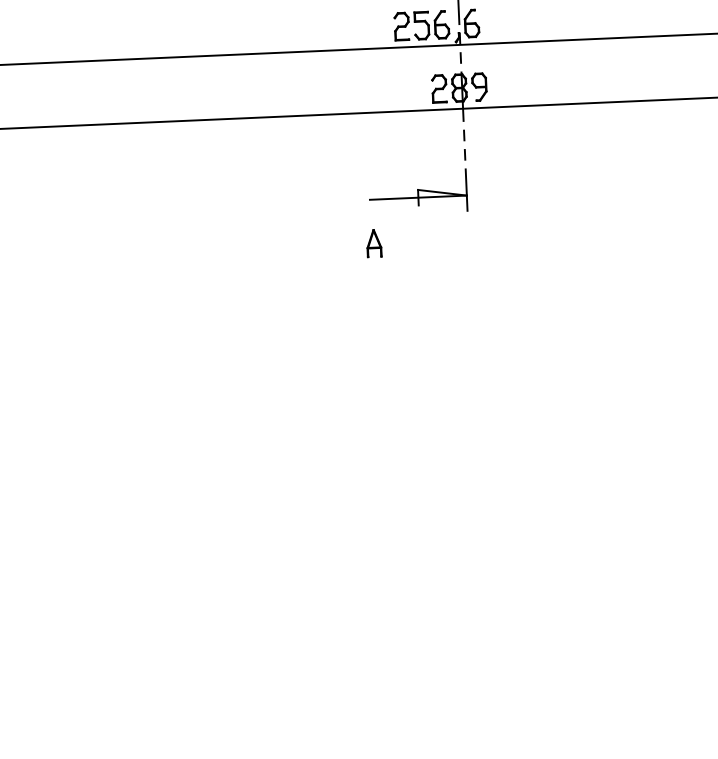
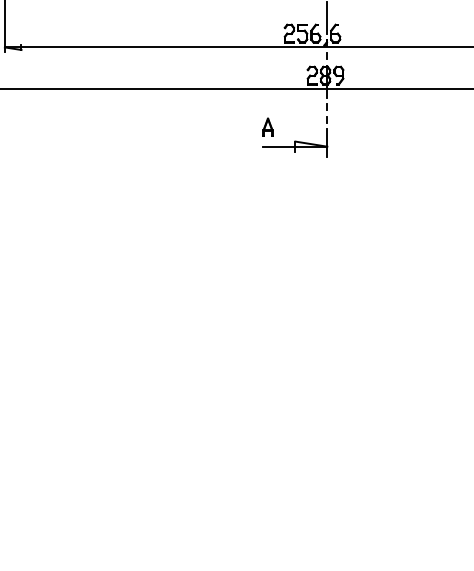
part: (373, 241) -> (267, 126), moved

